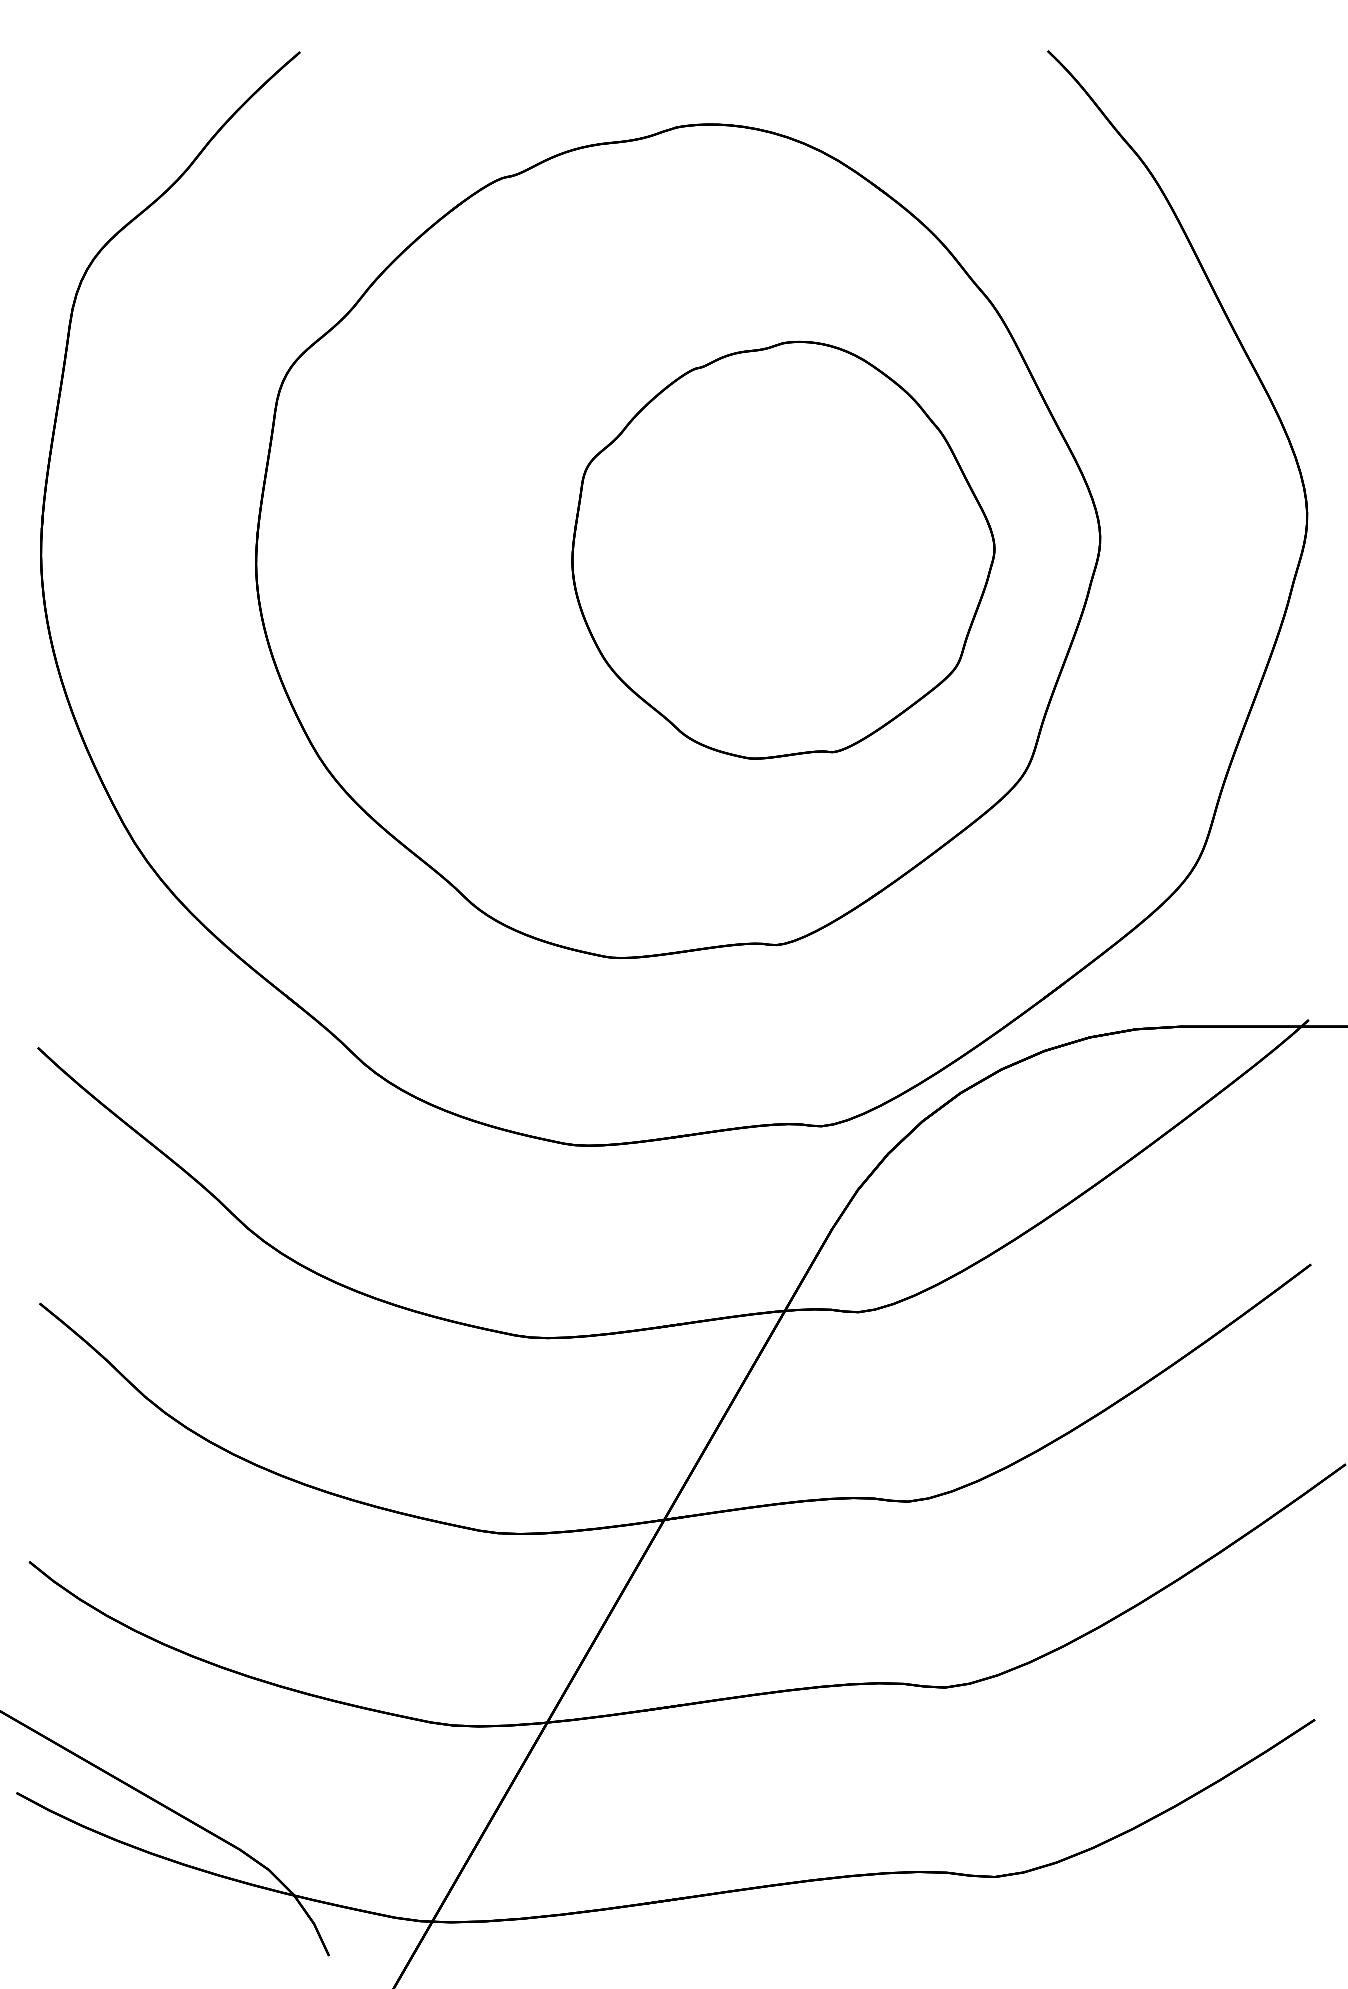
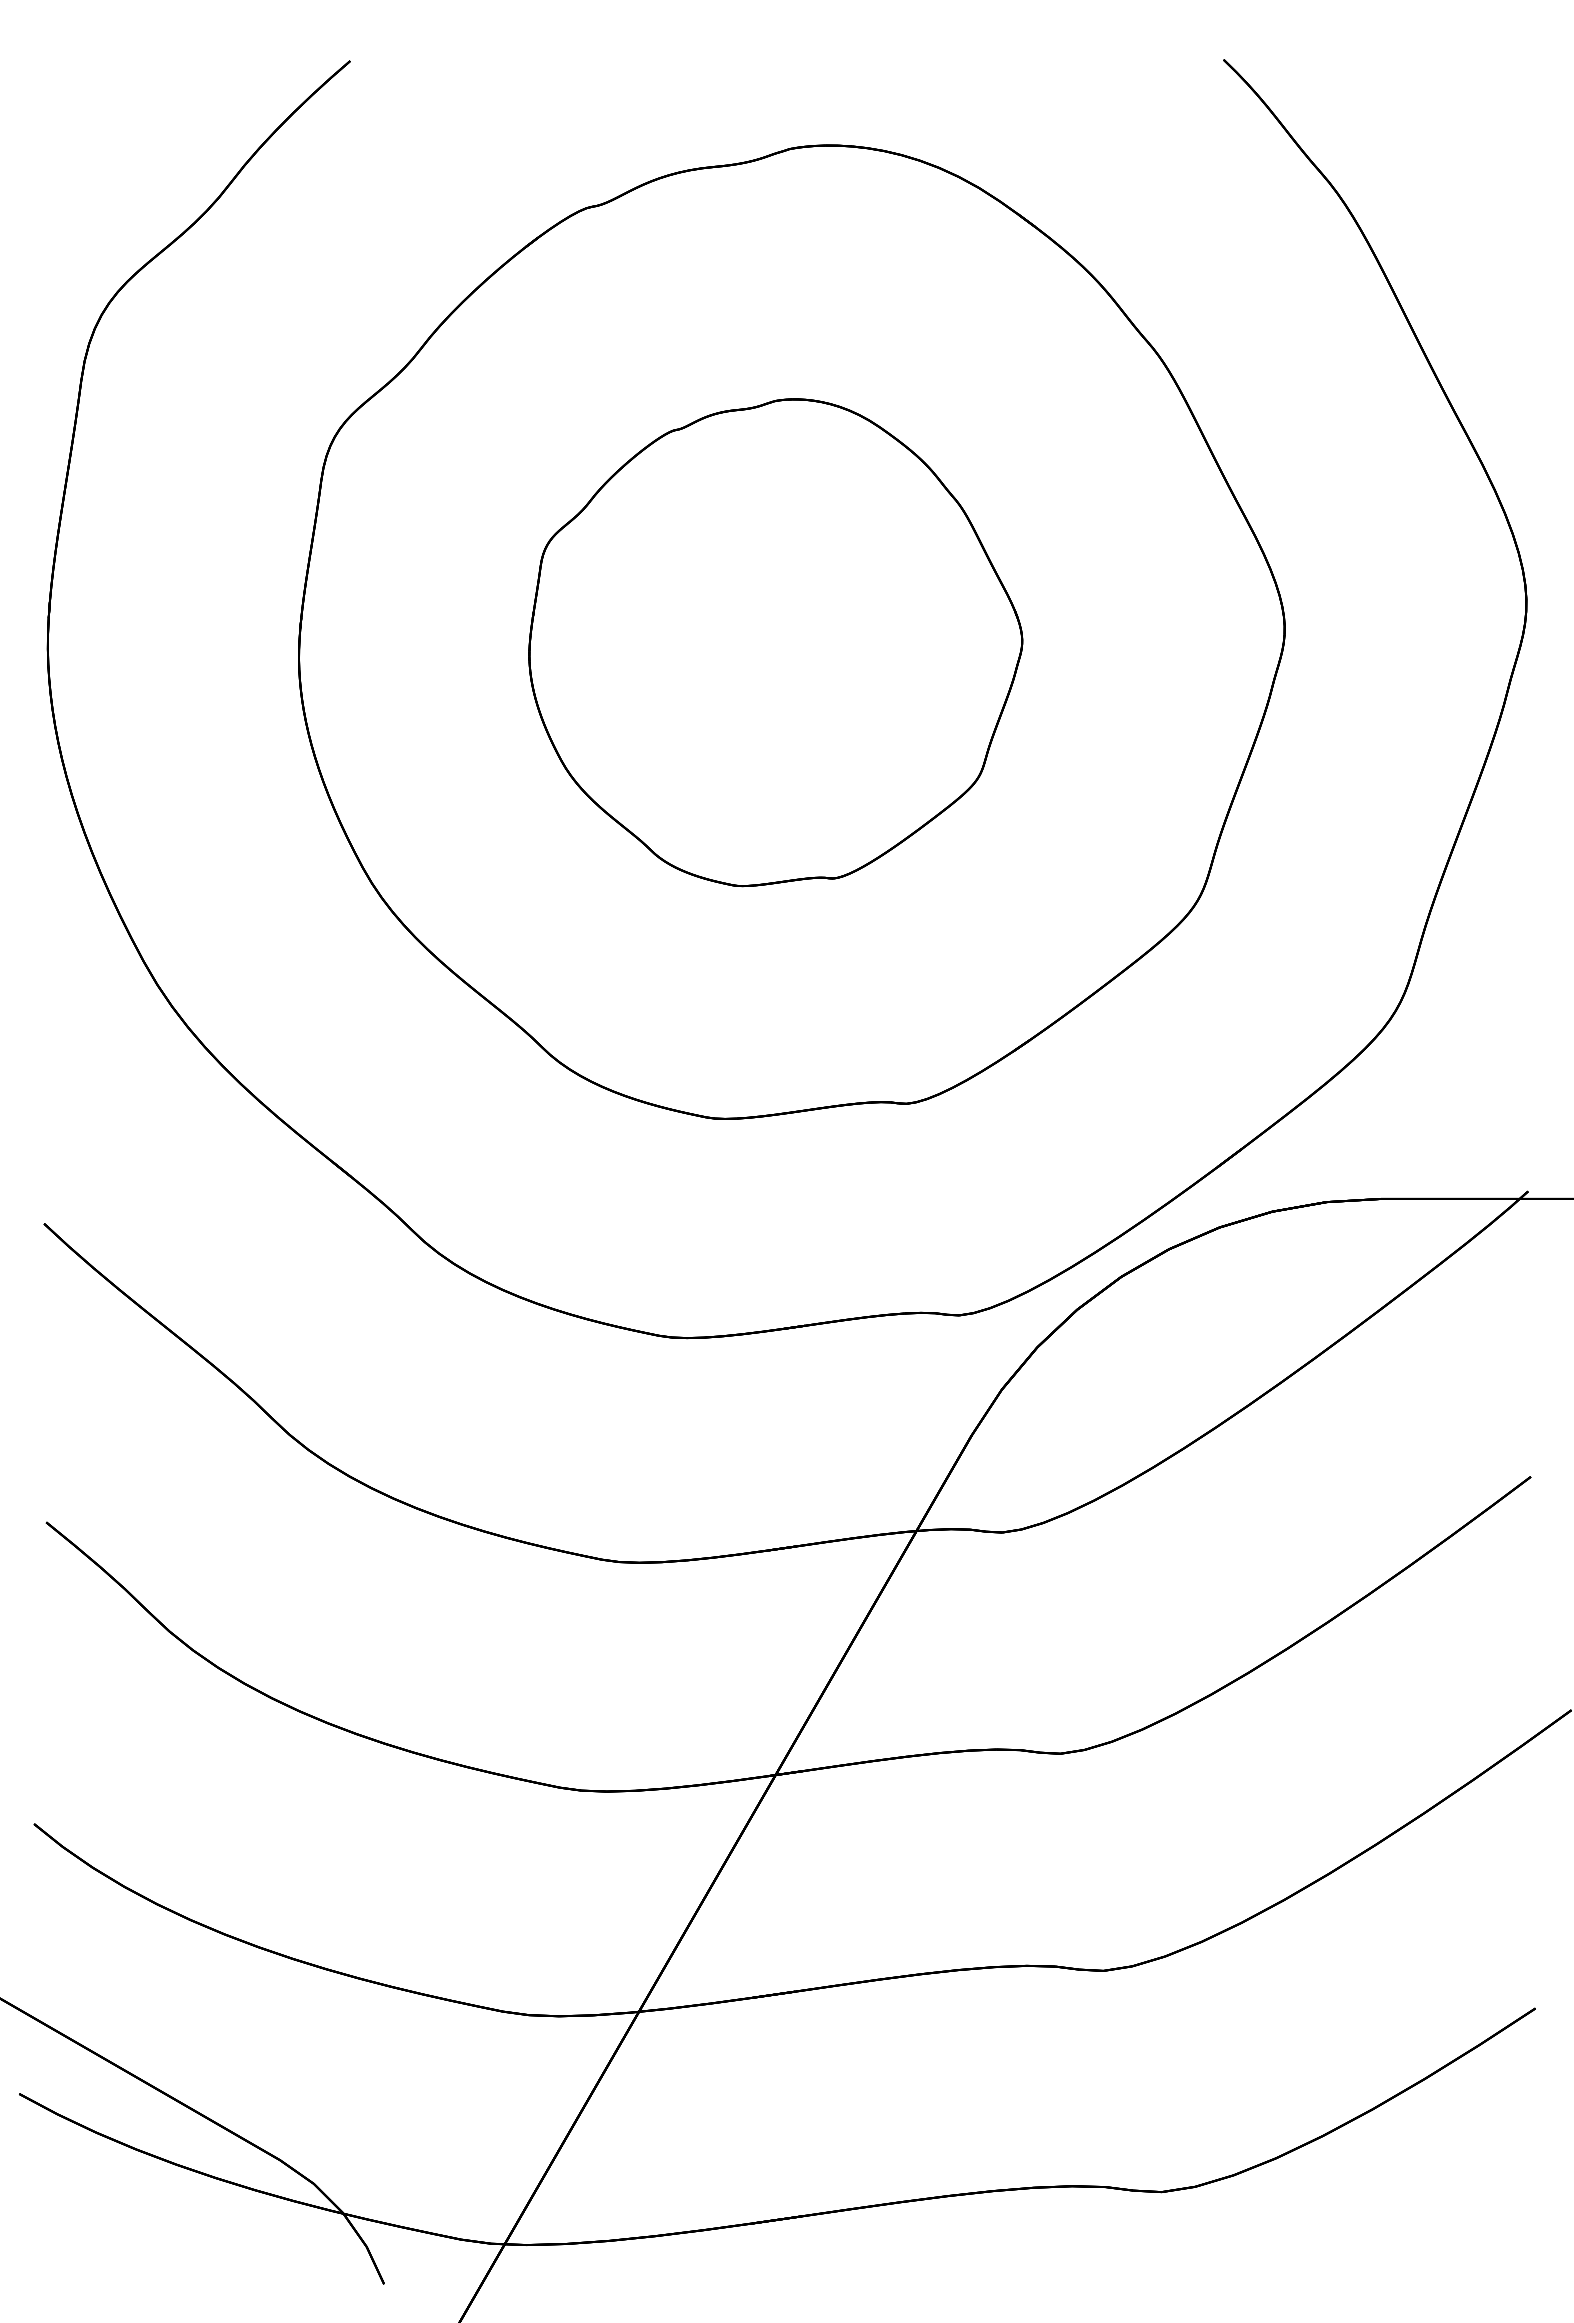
part: (783, 550) -> (775, 642), moved

